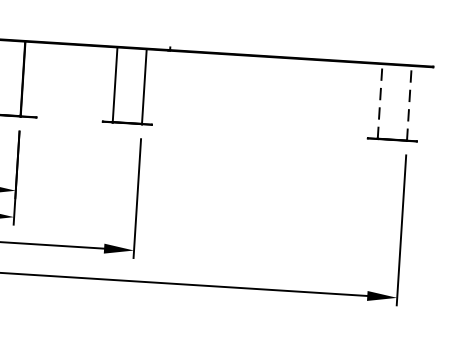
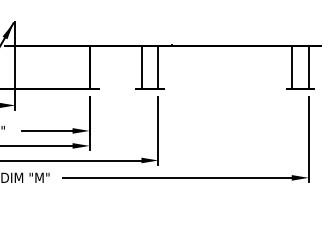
line: (380, 101) -> (292, 67), dashed -> solid
line: (409, 103) -> (308, 67), dashed -> solid

